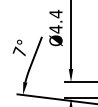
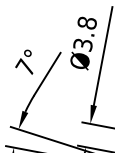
text: (55, 21) -> (84, 33), Ø4.4 -> Ø3.8

